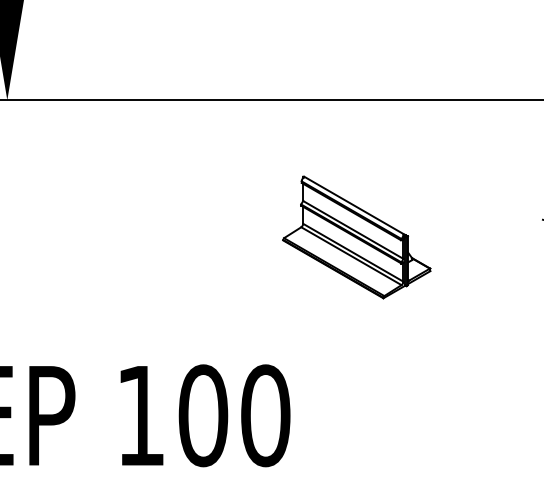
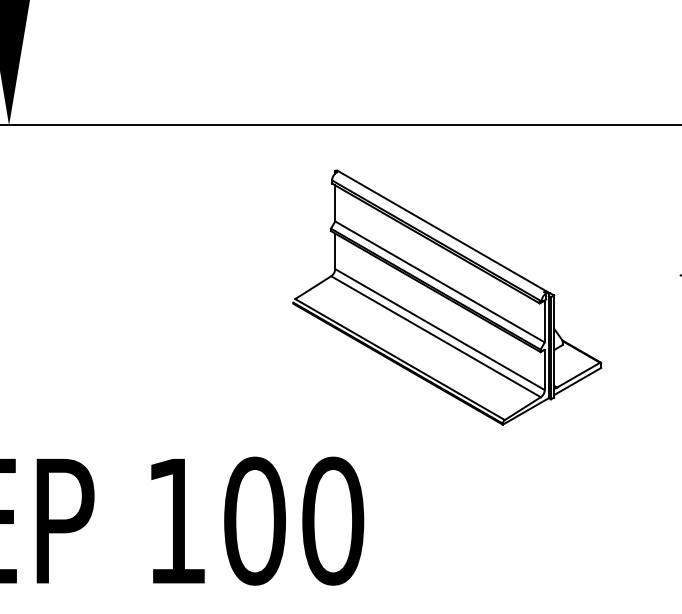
part: (356, 237) -> (447, 297), size x1.67

